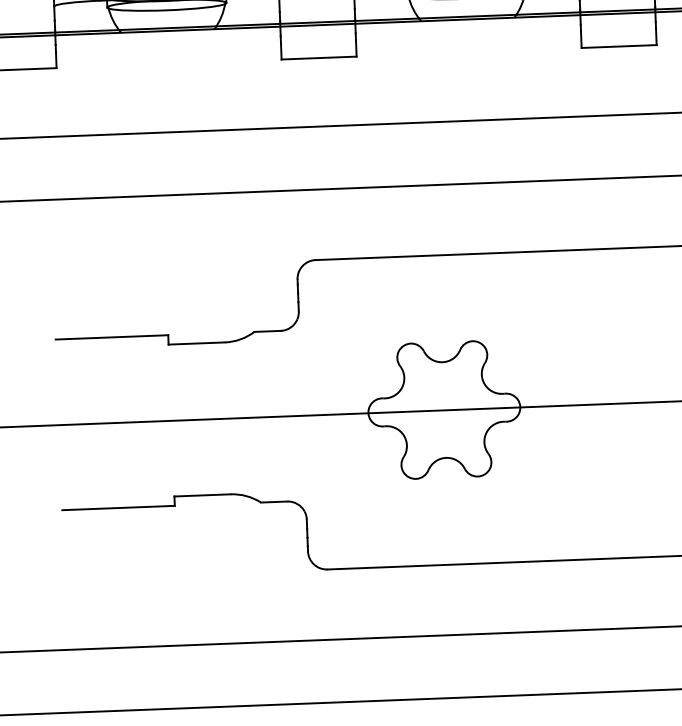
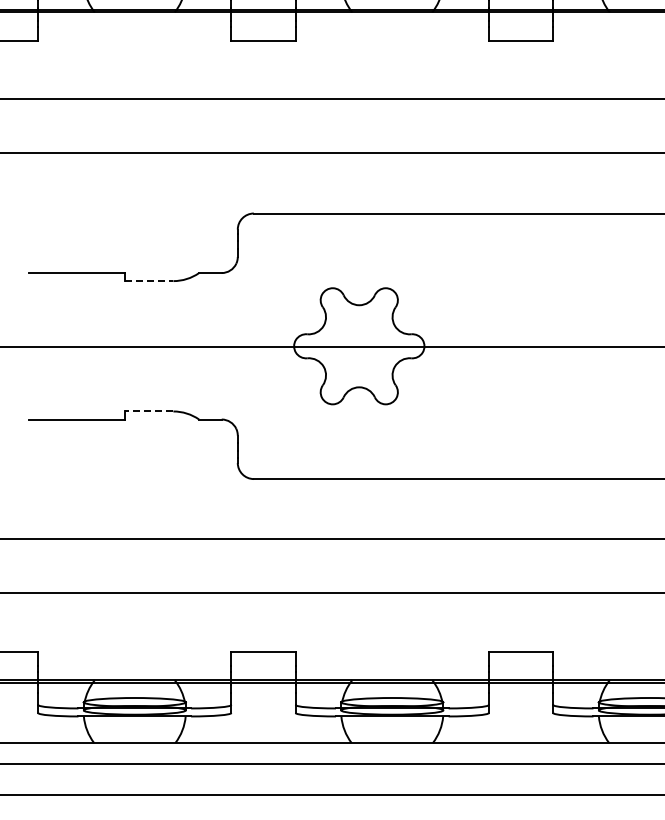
line: (197, 343) -> (149, 281), solid -> dashed
line: (201, 495) -> (148, 411), solid -> dashed

